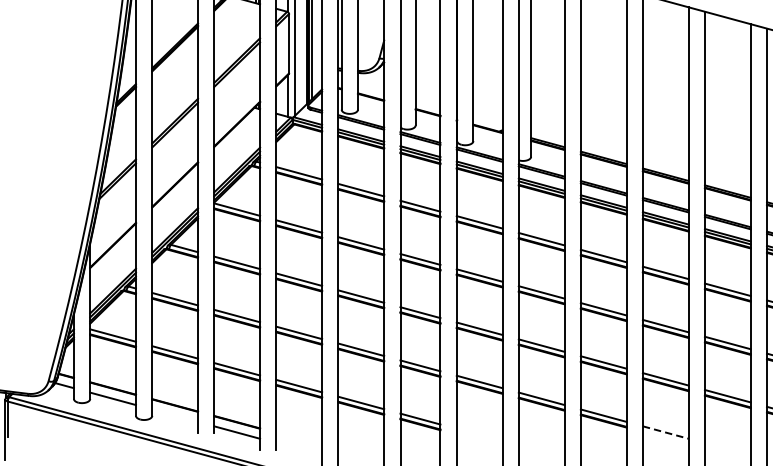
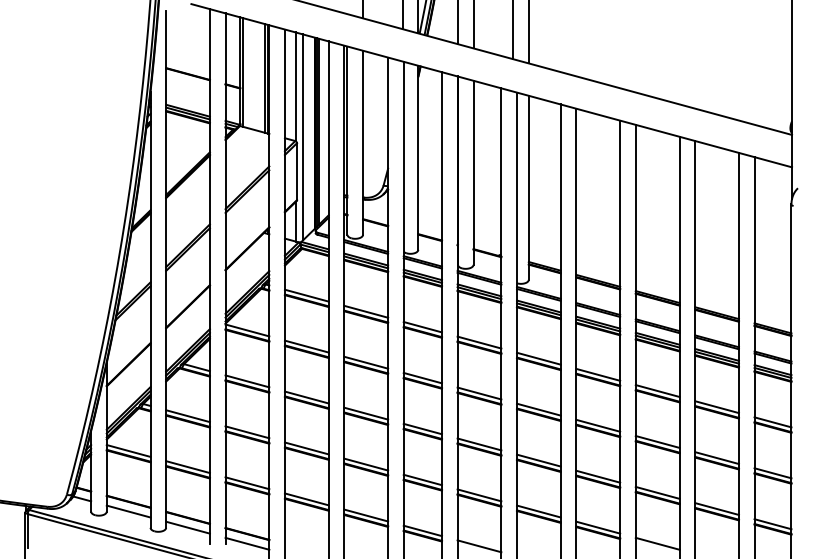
line: (174, 415) -> (187, 527), added
line: (665, 432) -> (657, 543), dashed -> solid
line: (479, 435) -> (479, 546), added

